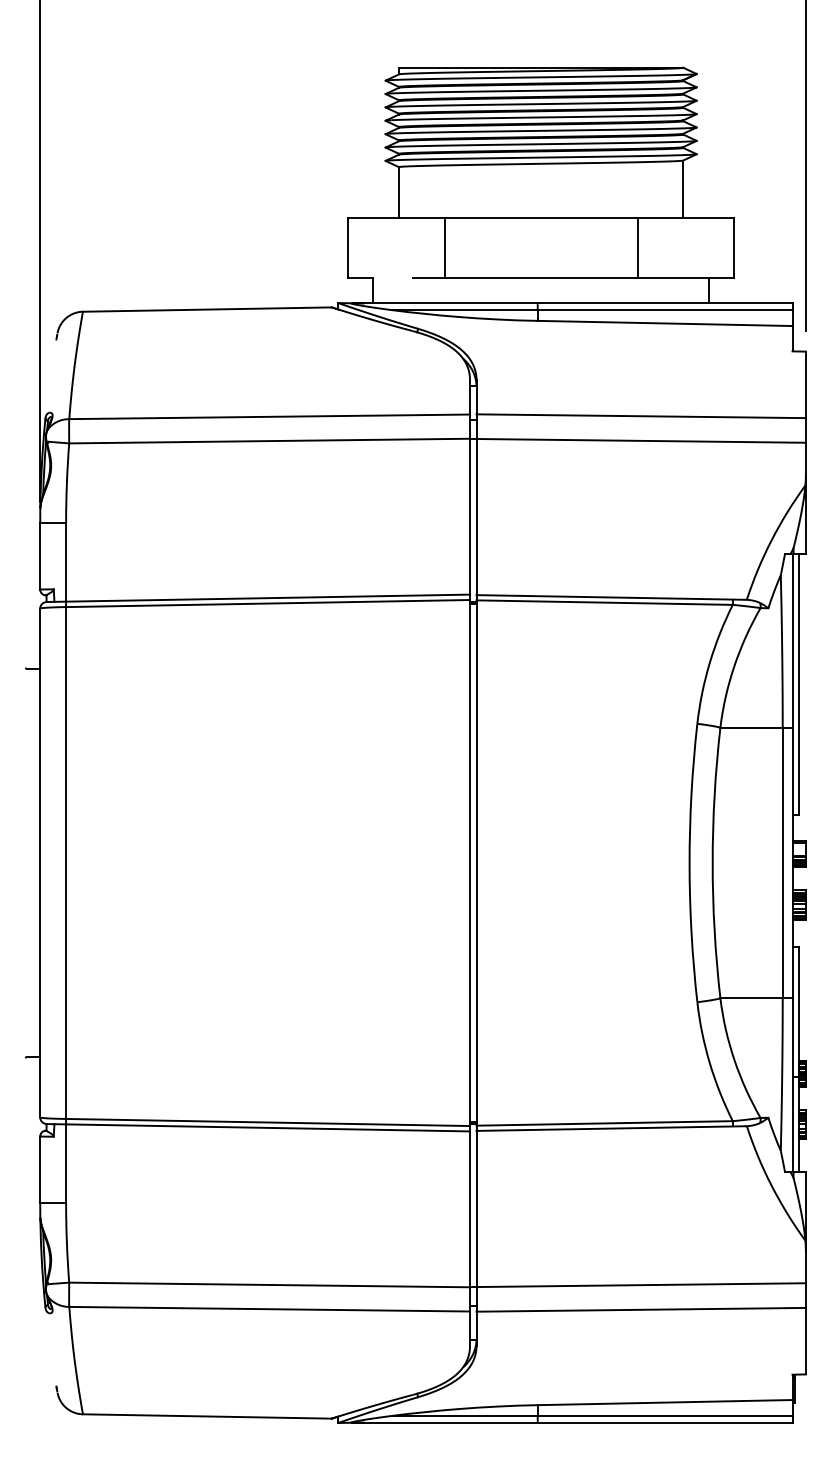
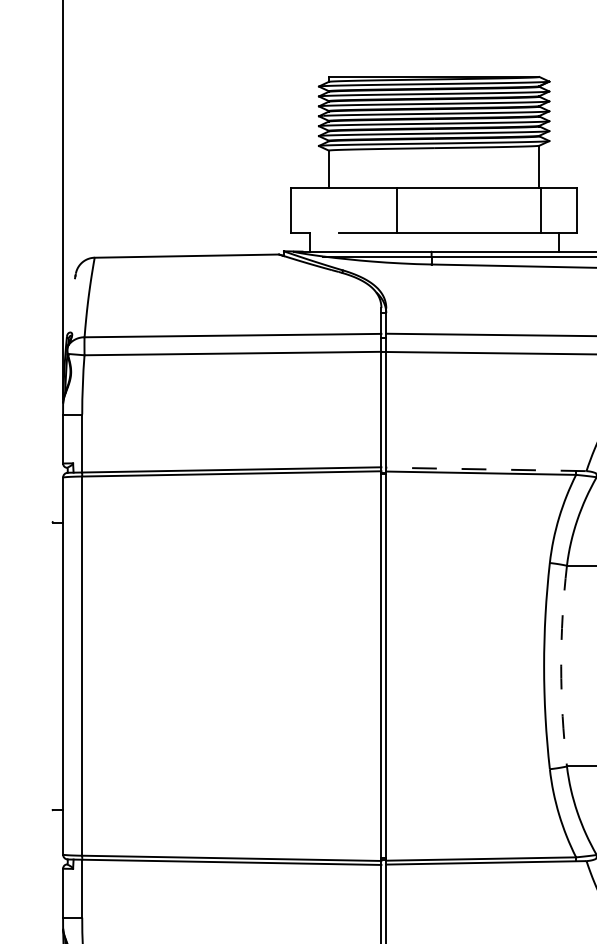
line: (444, 248) -> (396, 210), moved
line: (637, 248) -> (541, 210), moved
line: (610, 597) -> (485, 469), solid -> dashed
arc: (712, 863) -> (561, 666), solid -> dashed

